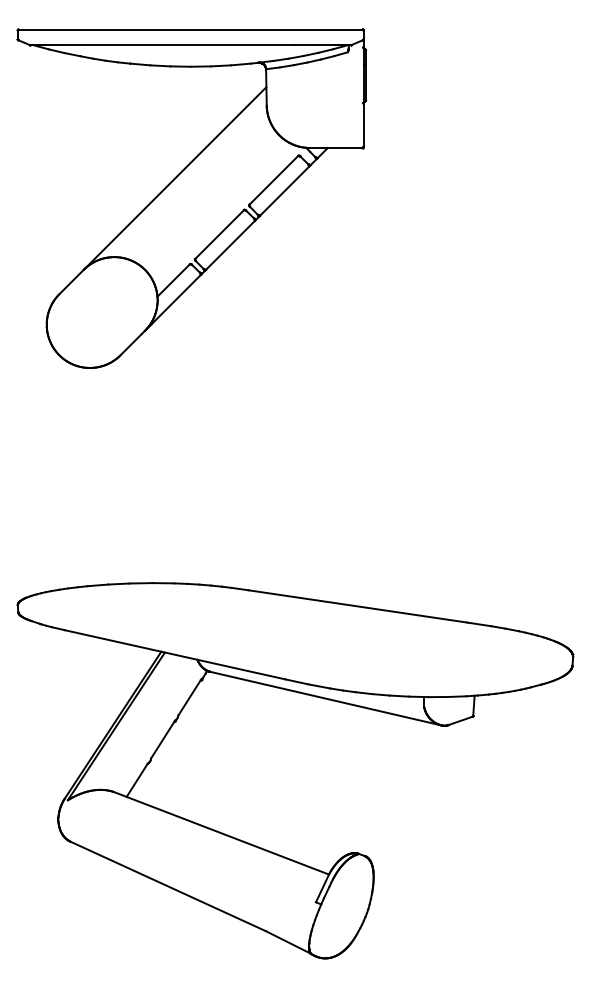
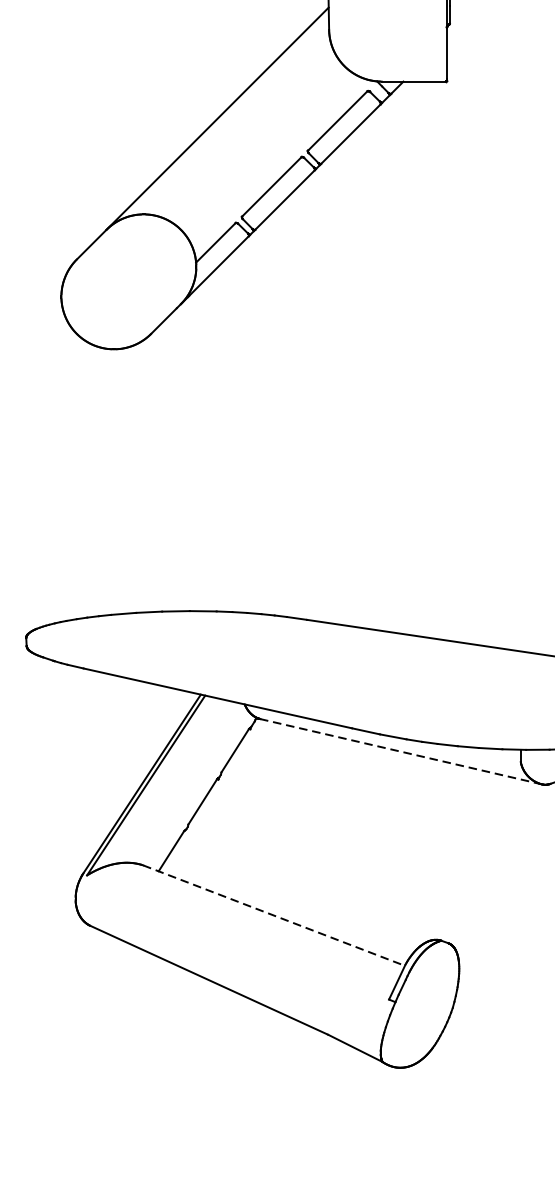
line: (326, 698) -> (401, 751), solid -> dashed
line: (221, 833) -> (274, 915), solid -> dashed

